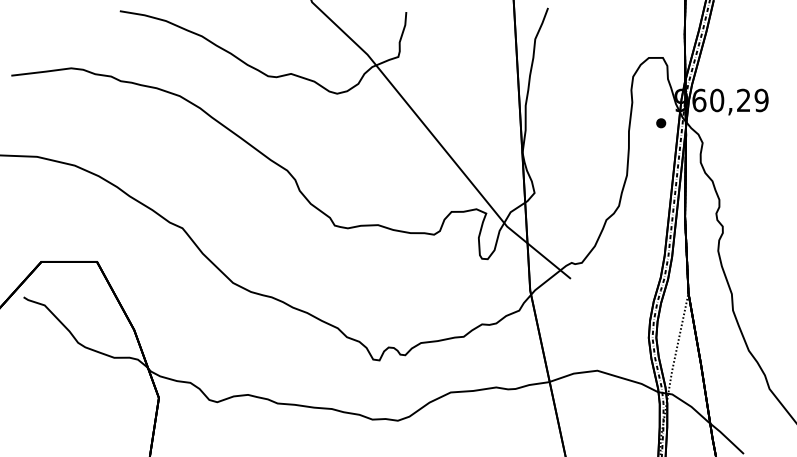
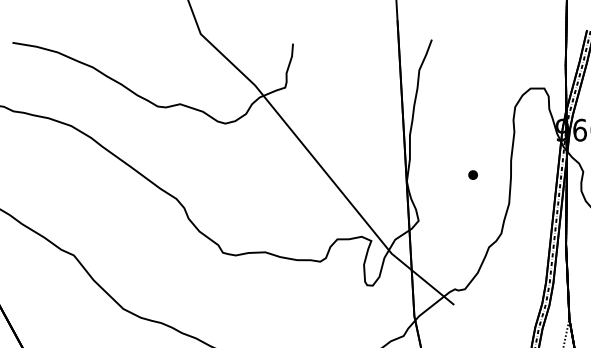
part: (661, 123) -> (473, 175), moved

